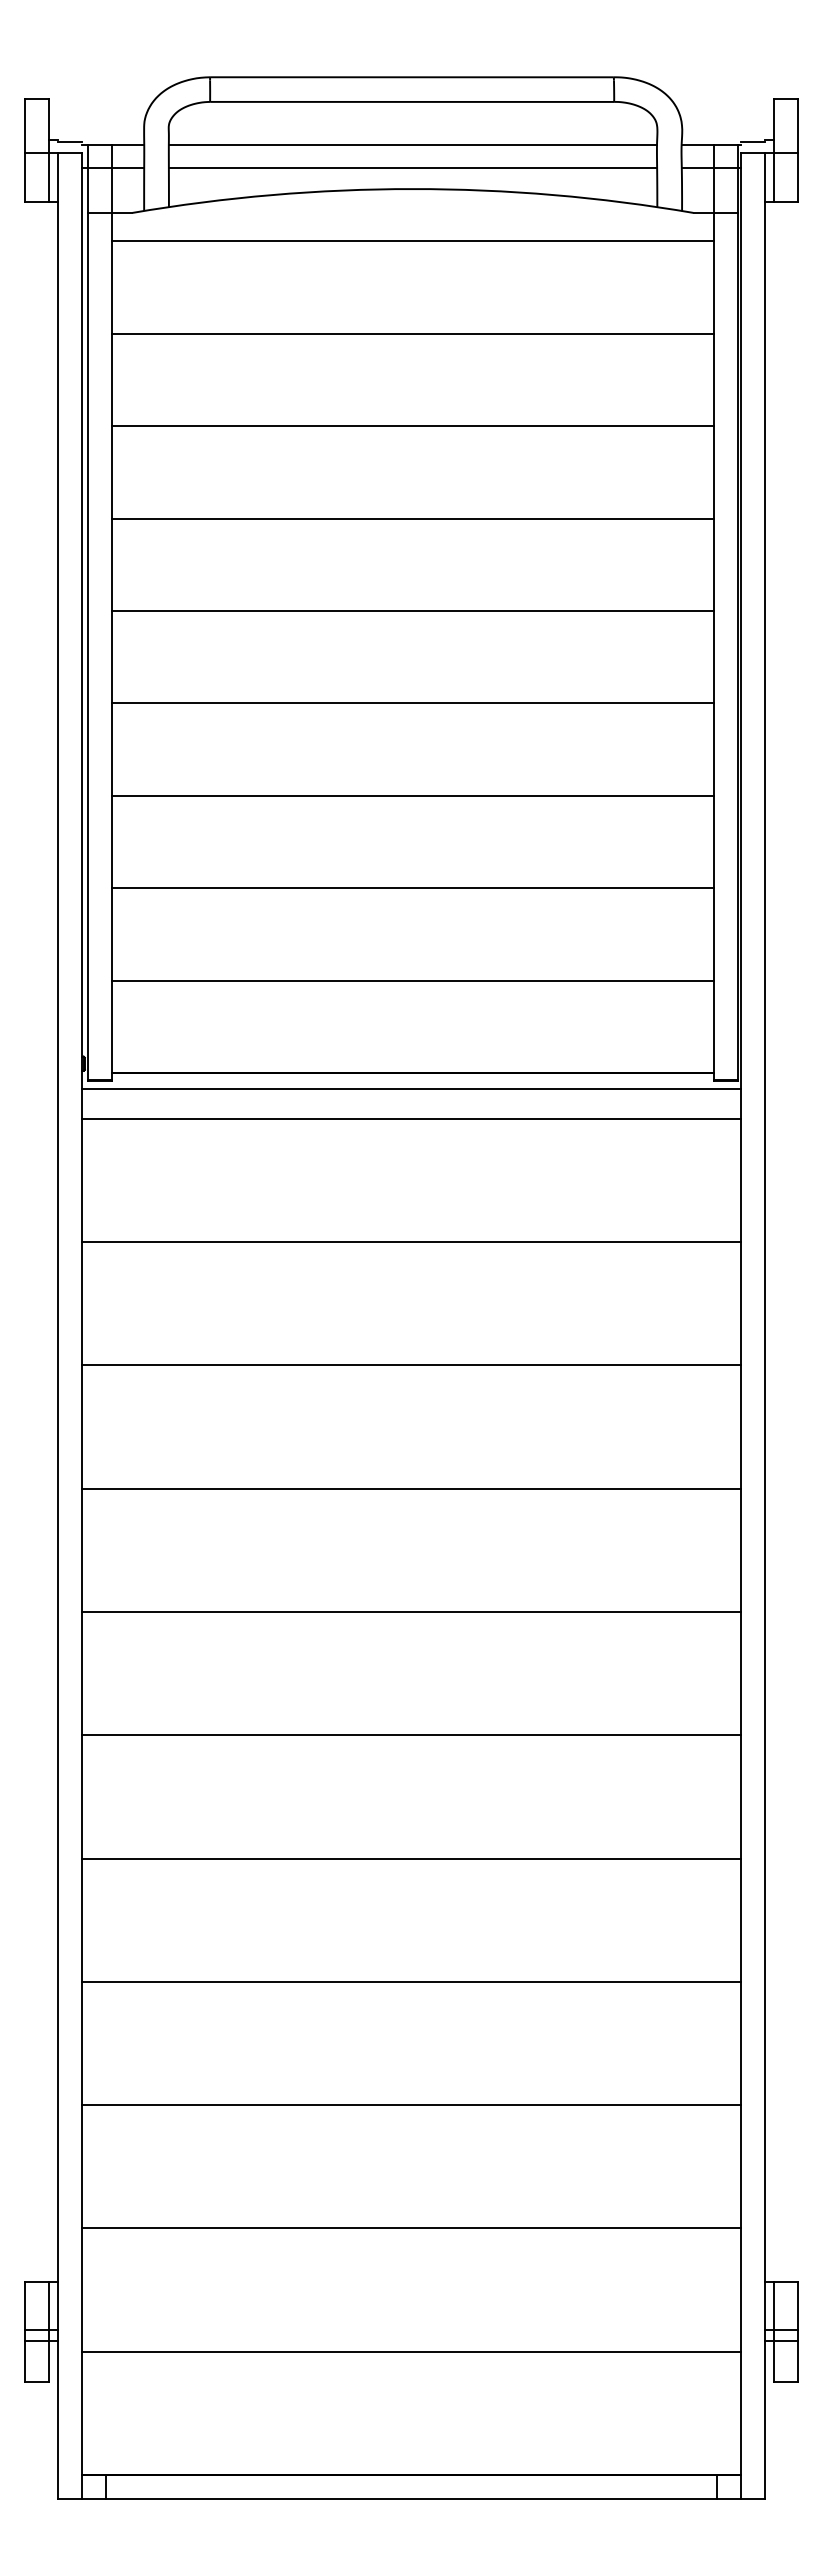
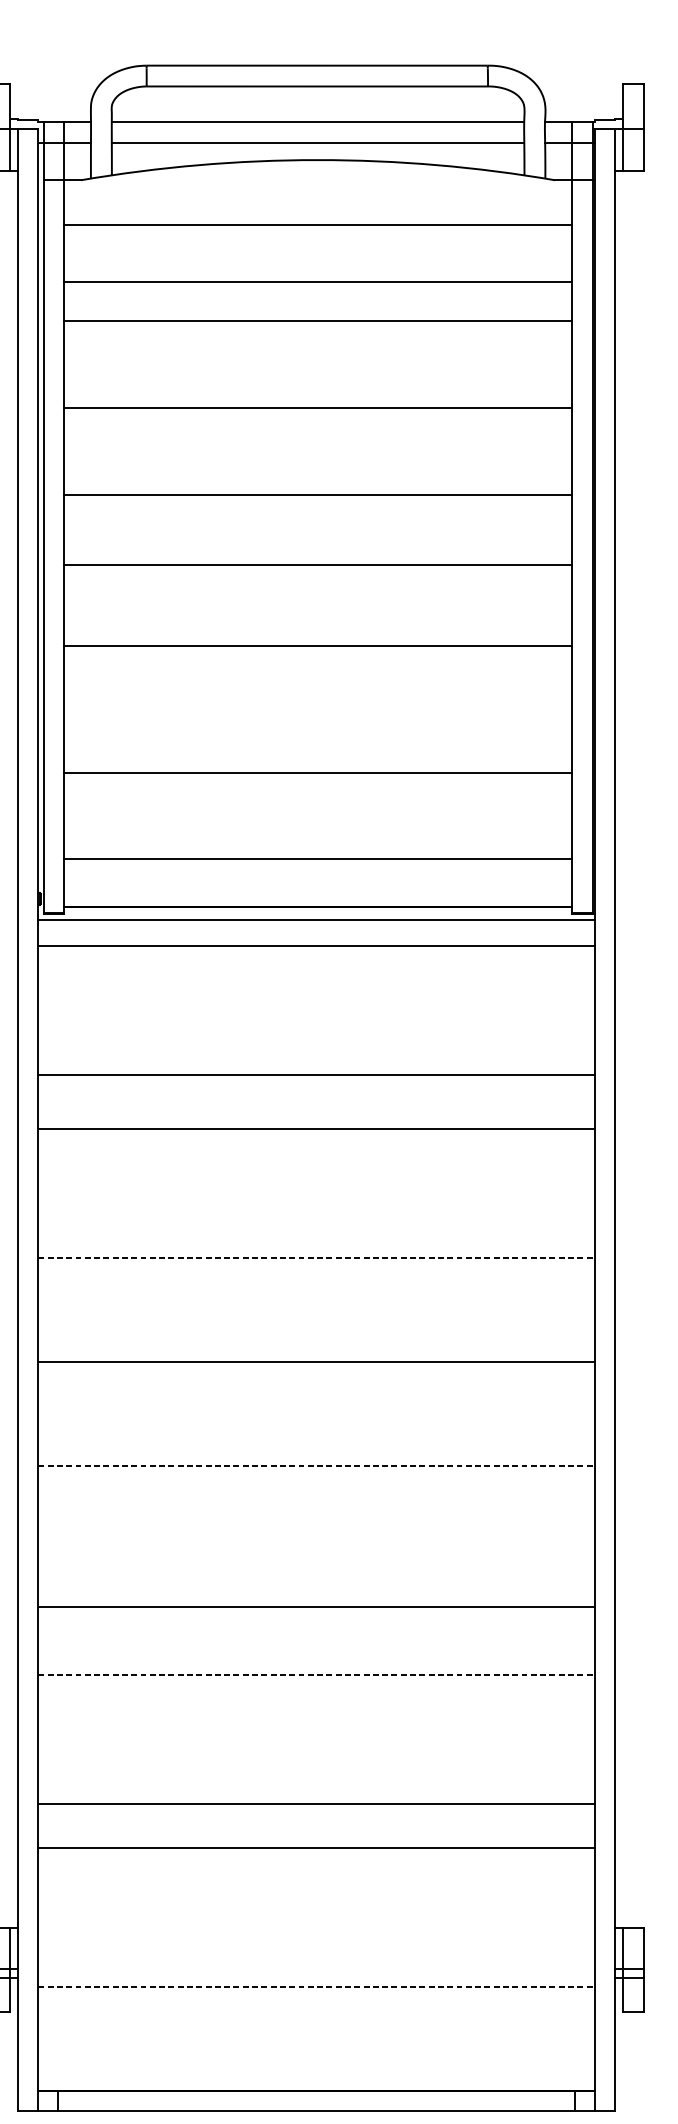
line: (412, 241) -> (317, 225), moved
line: (412, 426) -> (317, 320), moved
line: (412, 518) -> (317, 407), moved
line: (412, 611) -> (317, 494), moved
line: (412, 703) -> (317, 565), moved
line: (412, 795) -> (317, 645), moved
line: (412, 888) -> (317, 772), moved
line: (412, 980) -> (317, 859), moved
line: (411, 1242) -> (316, 1075), moved
line: (411, 1365) -> (316, 1128), moved
line: (411, 1488) -> (316, 1257), solid -> dashed
line: (411, 1735) -> (316, 1466), solid -> dashed
line: (411, 1858) -> (316, 1606), moved
line: (411, 1981) -> (316, 1674), solid -> dashed
line: (411, 2105) -> (316, 1804), moved
line: (411, 2228) -> (316, 1848), moved
line: (411, 2351) -> (316, 1986), solid -> dashed

